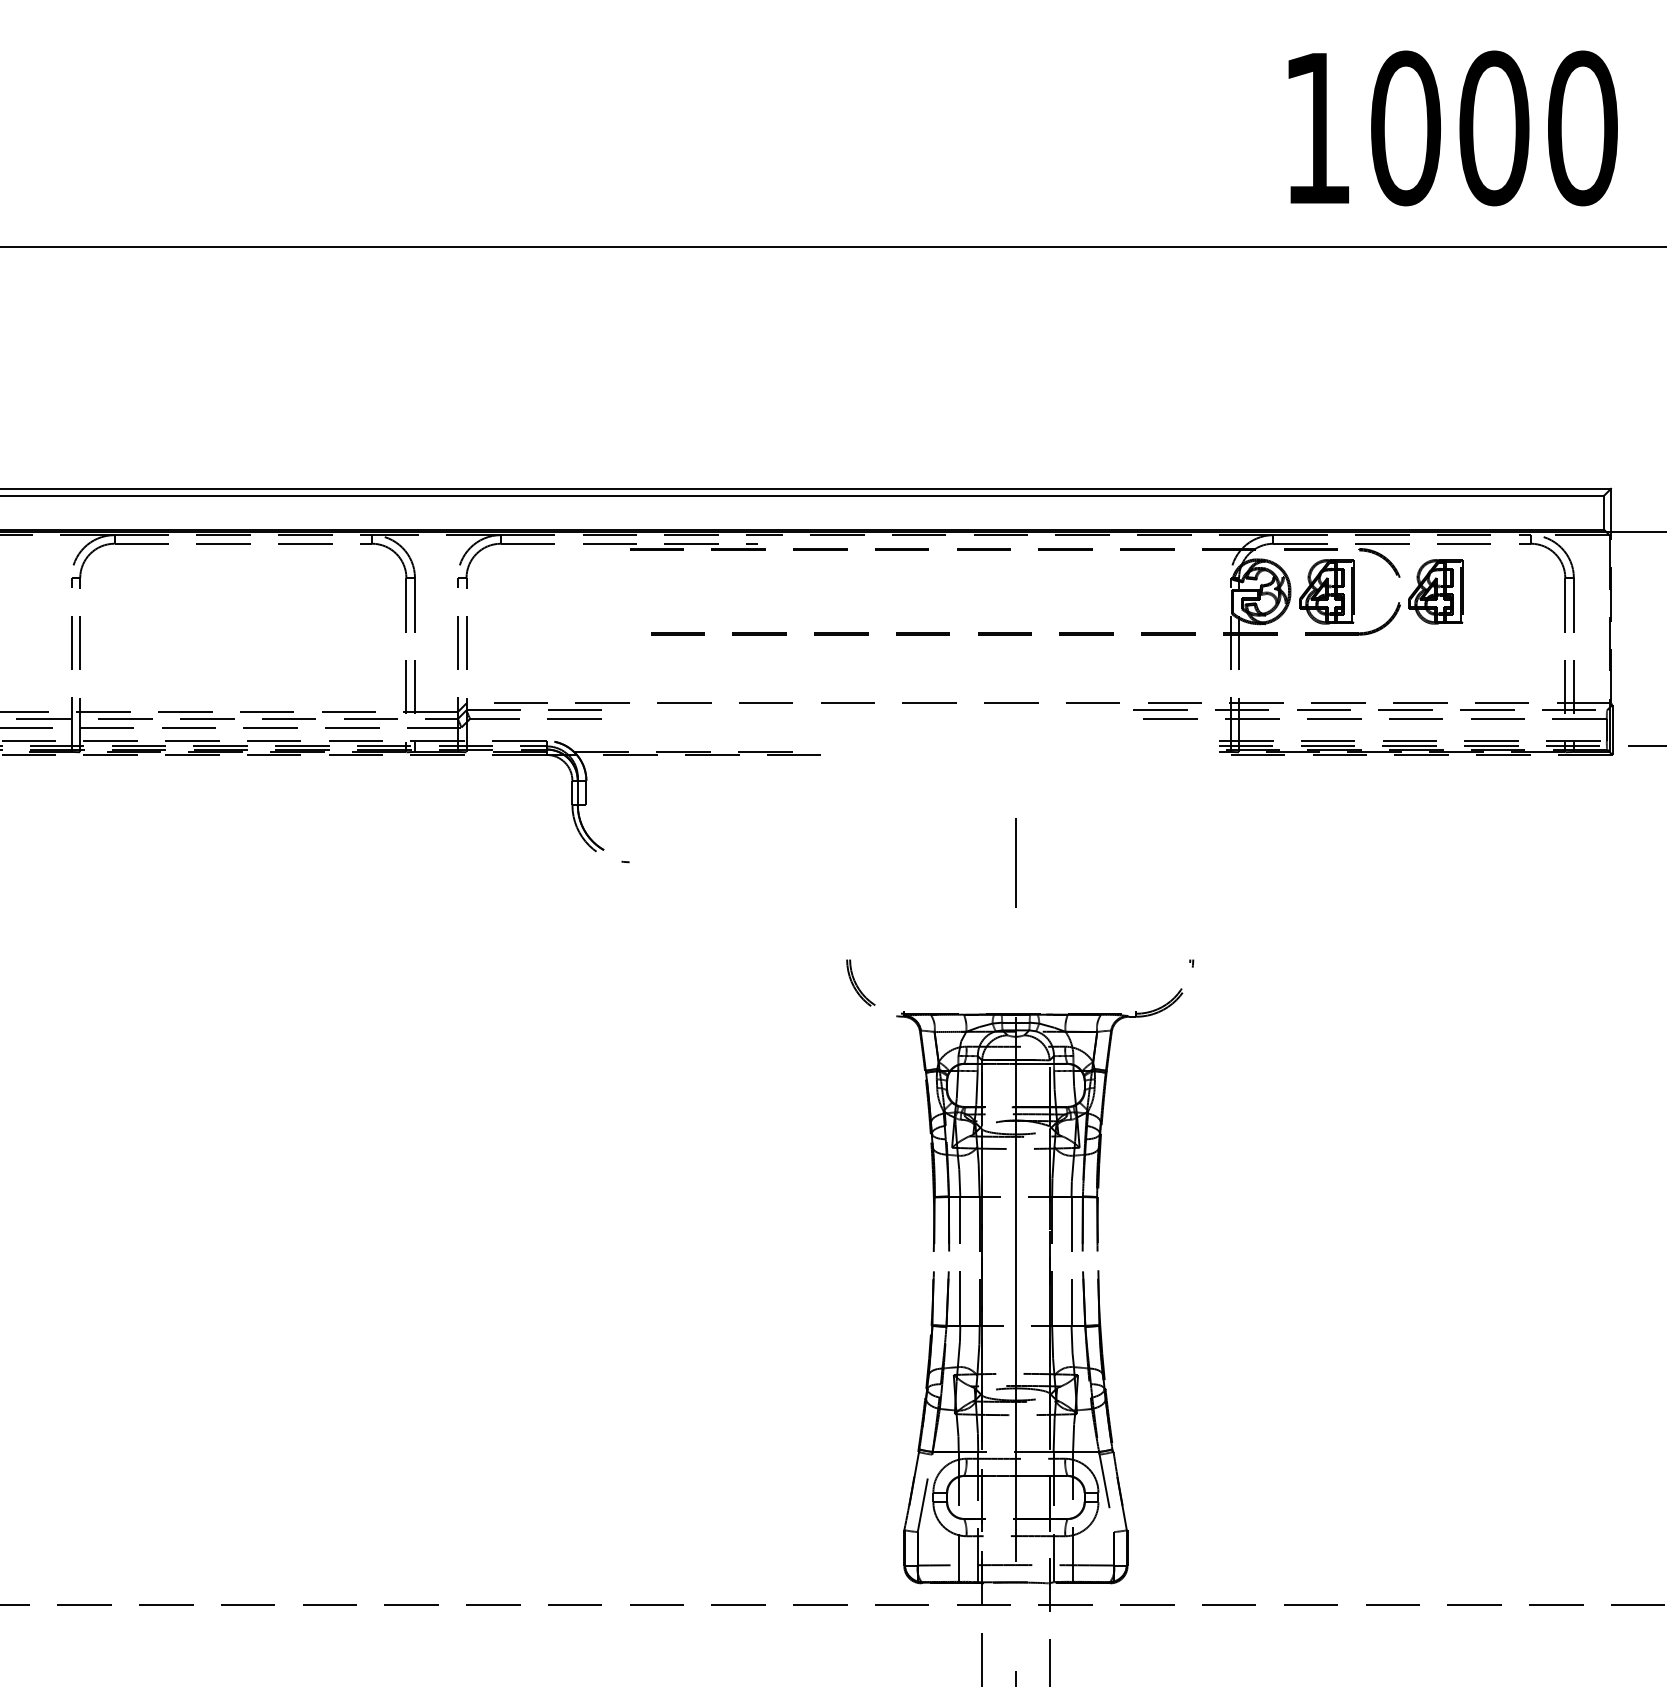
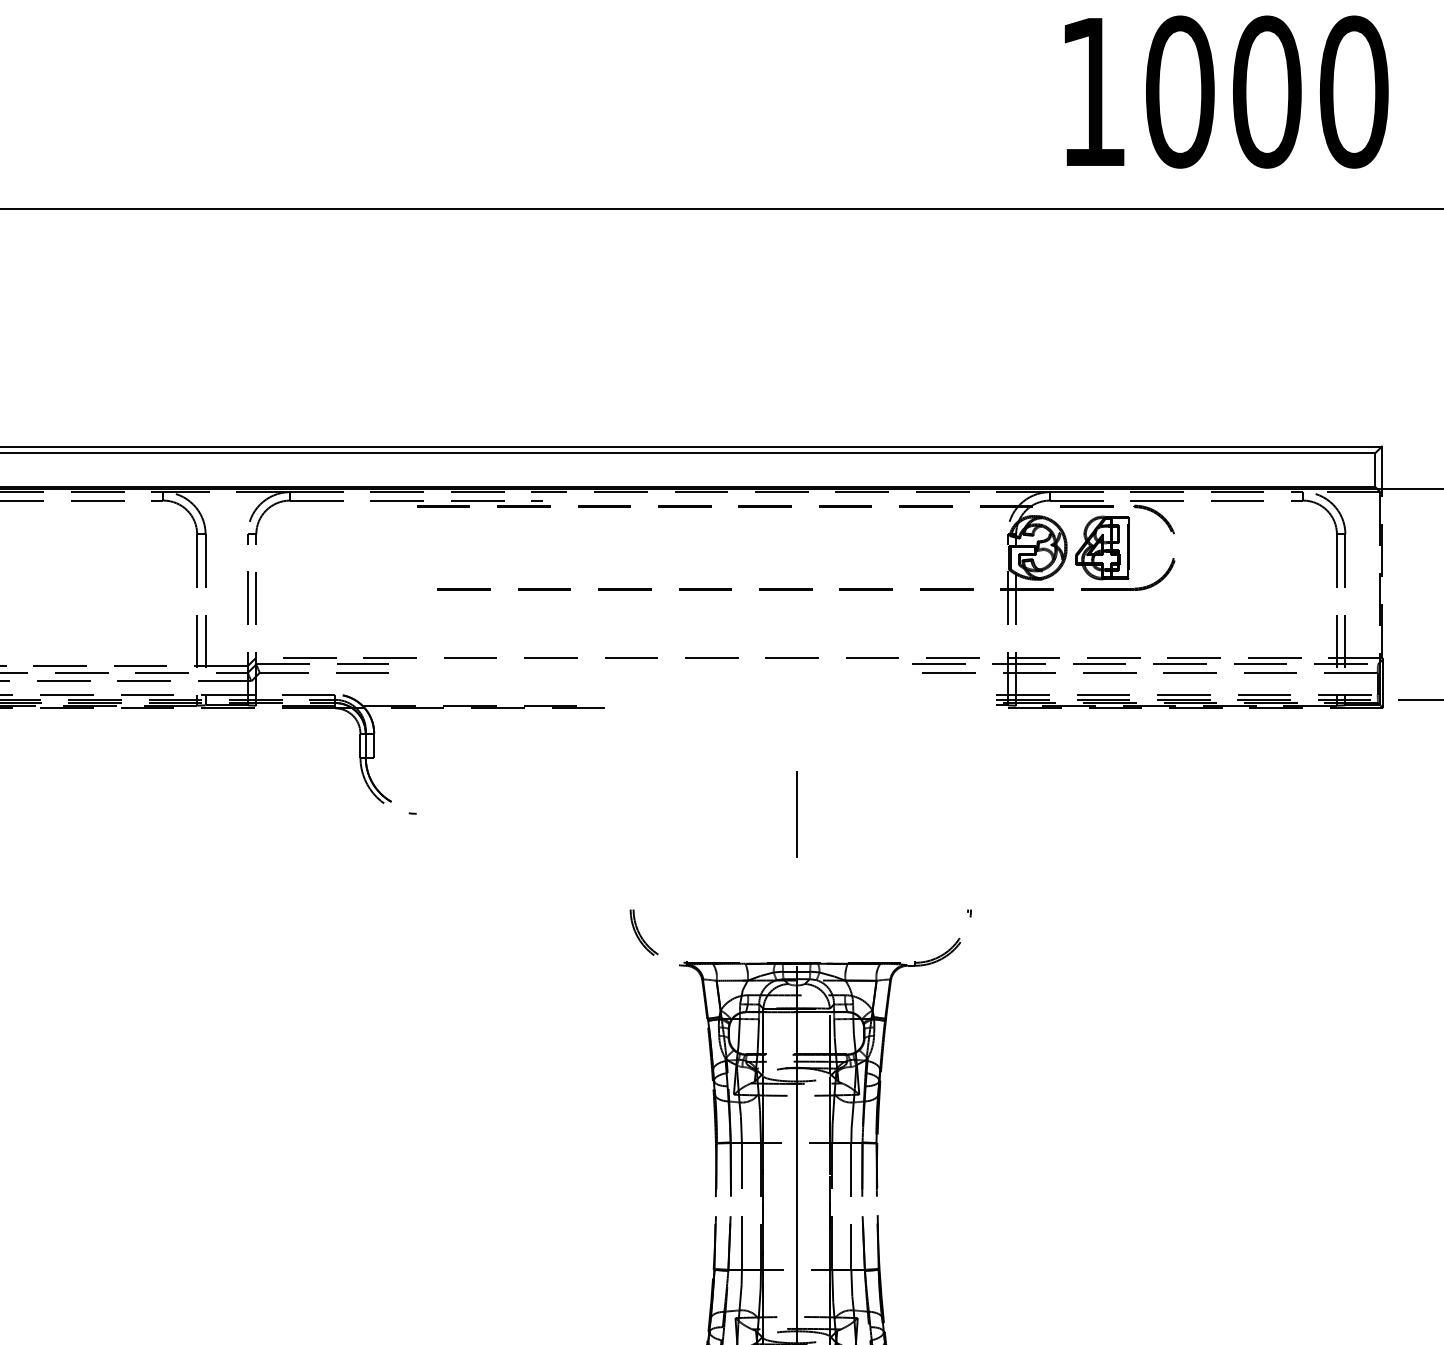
part: (1435, 591) -> (1209, 547), removed

